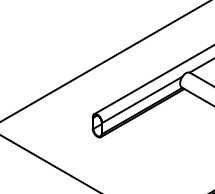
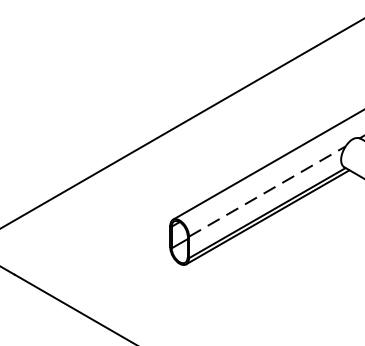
line: (142, 99) -> (267, 190), solid -> dashed

